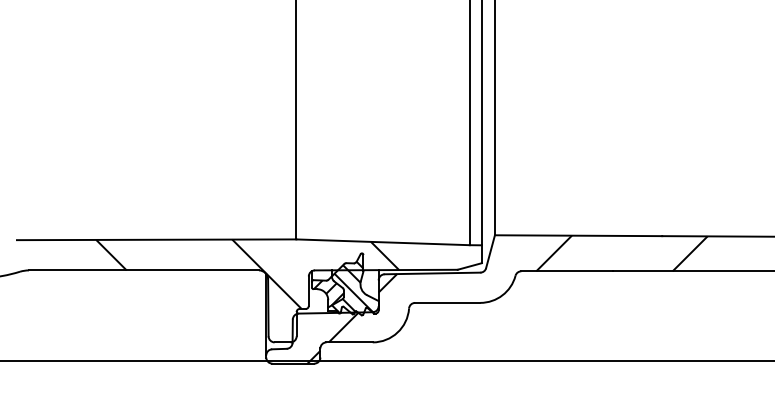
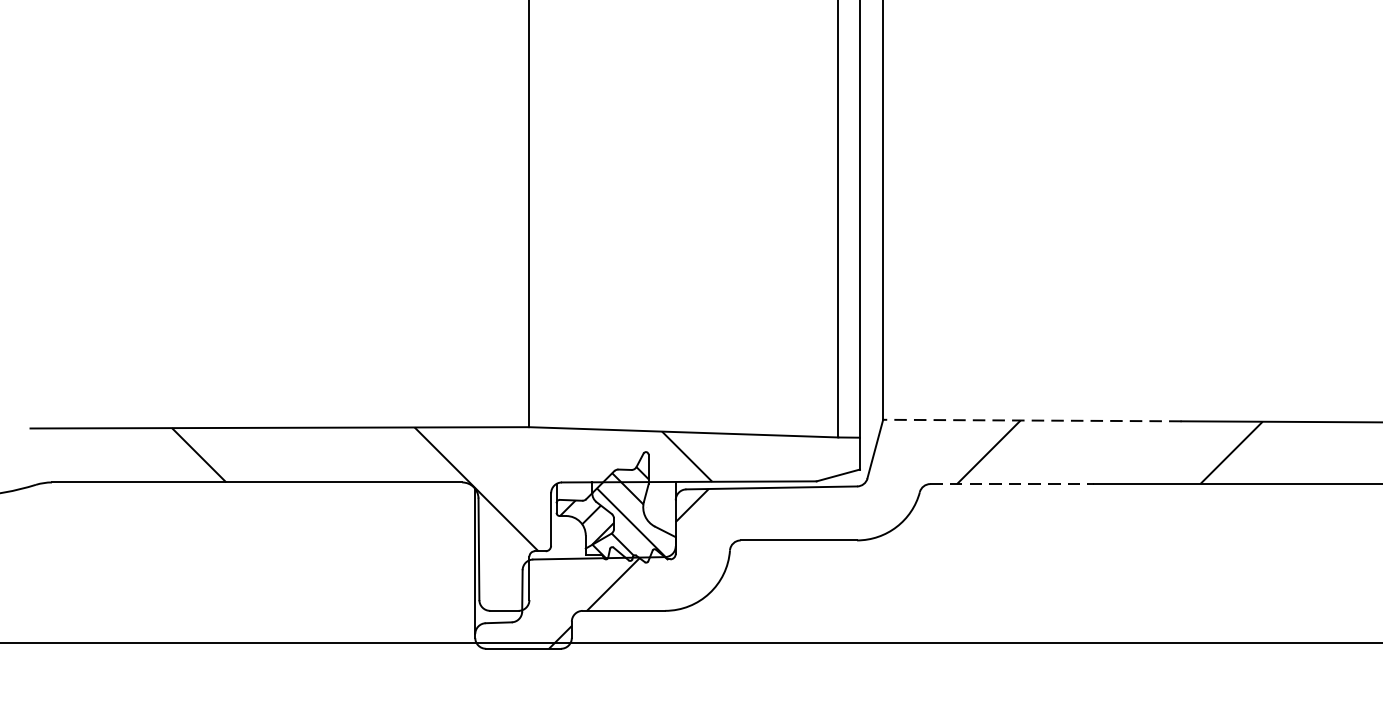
line: (578, 235) -> (1032, 420), solid -> dashed
line: (567, 271) -> (1012, 484), solid -> dashed

